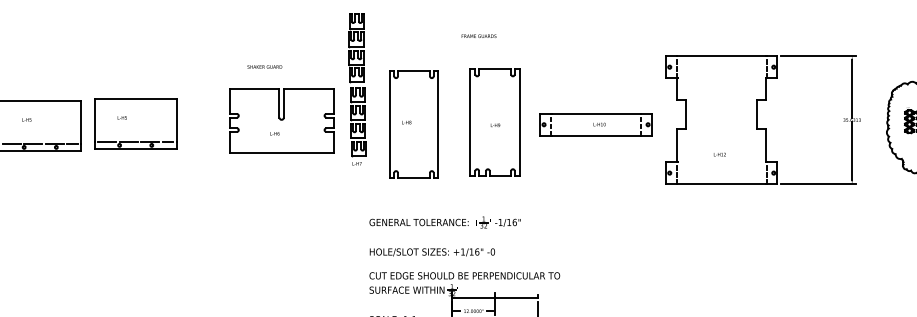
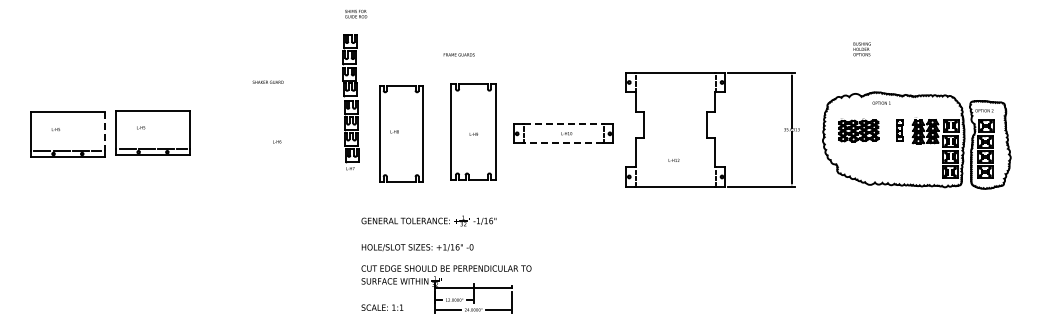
line: (595, 114) -> (563, 124), solid -> dashed
part: (280, 121) -> (282, 130), removed
line: (81, 122) -> (104, 131), solid -> dashed
line: (595, 135) -> (563, 143), solid -> dashed

